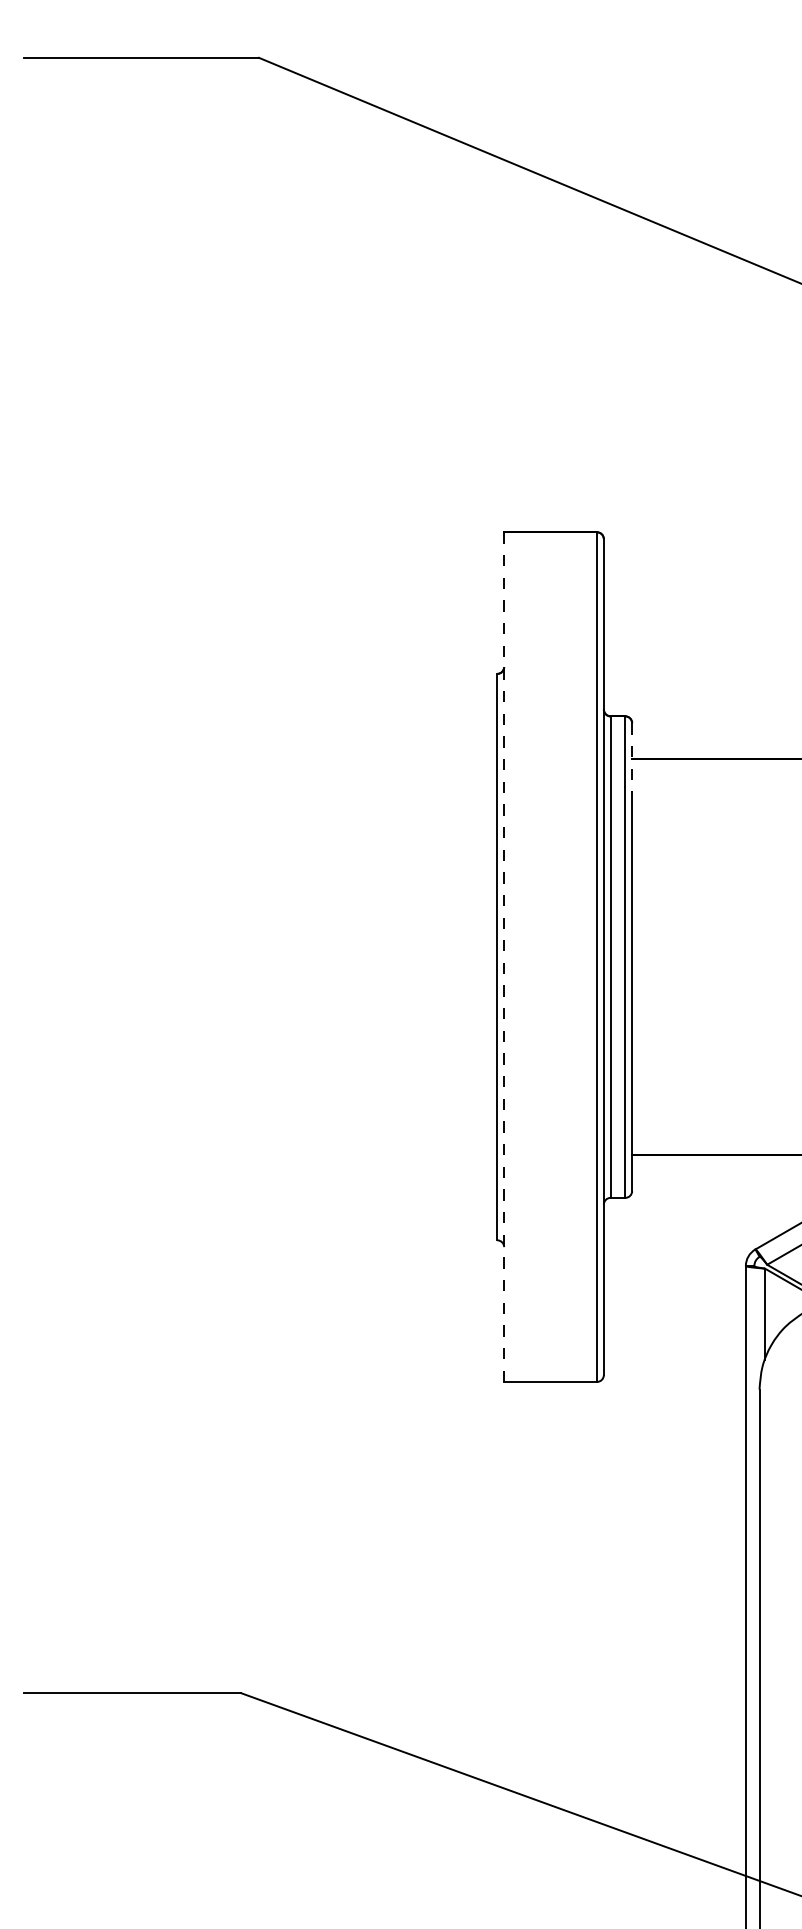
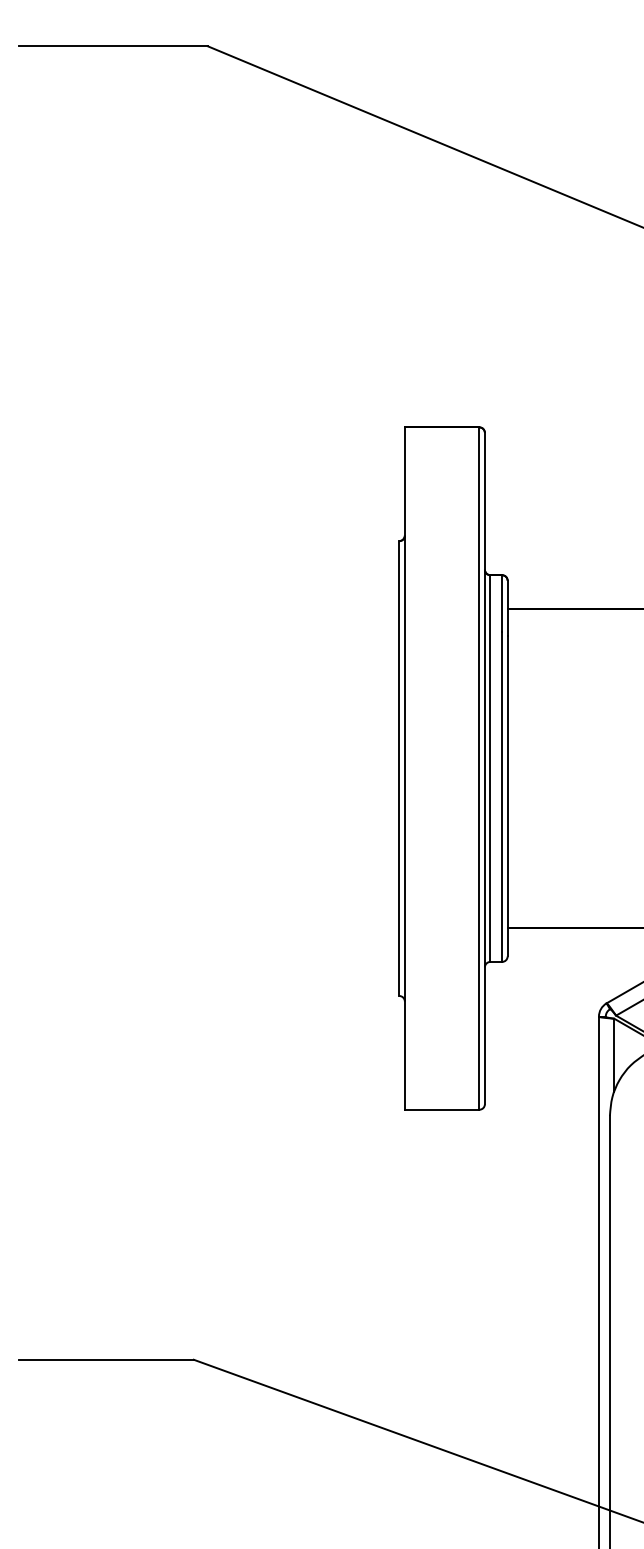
line: (632, 757) -> (507, 608), dashed -> solid
line: (504, 957) -> (405, 768), dashed -> solid

